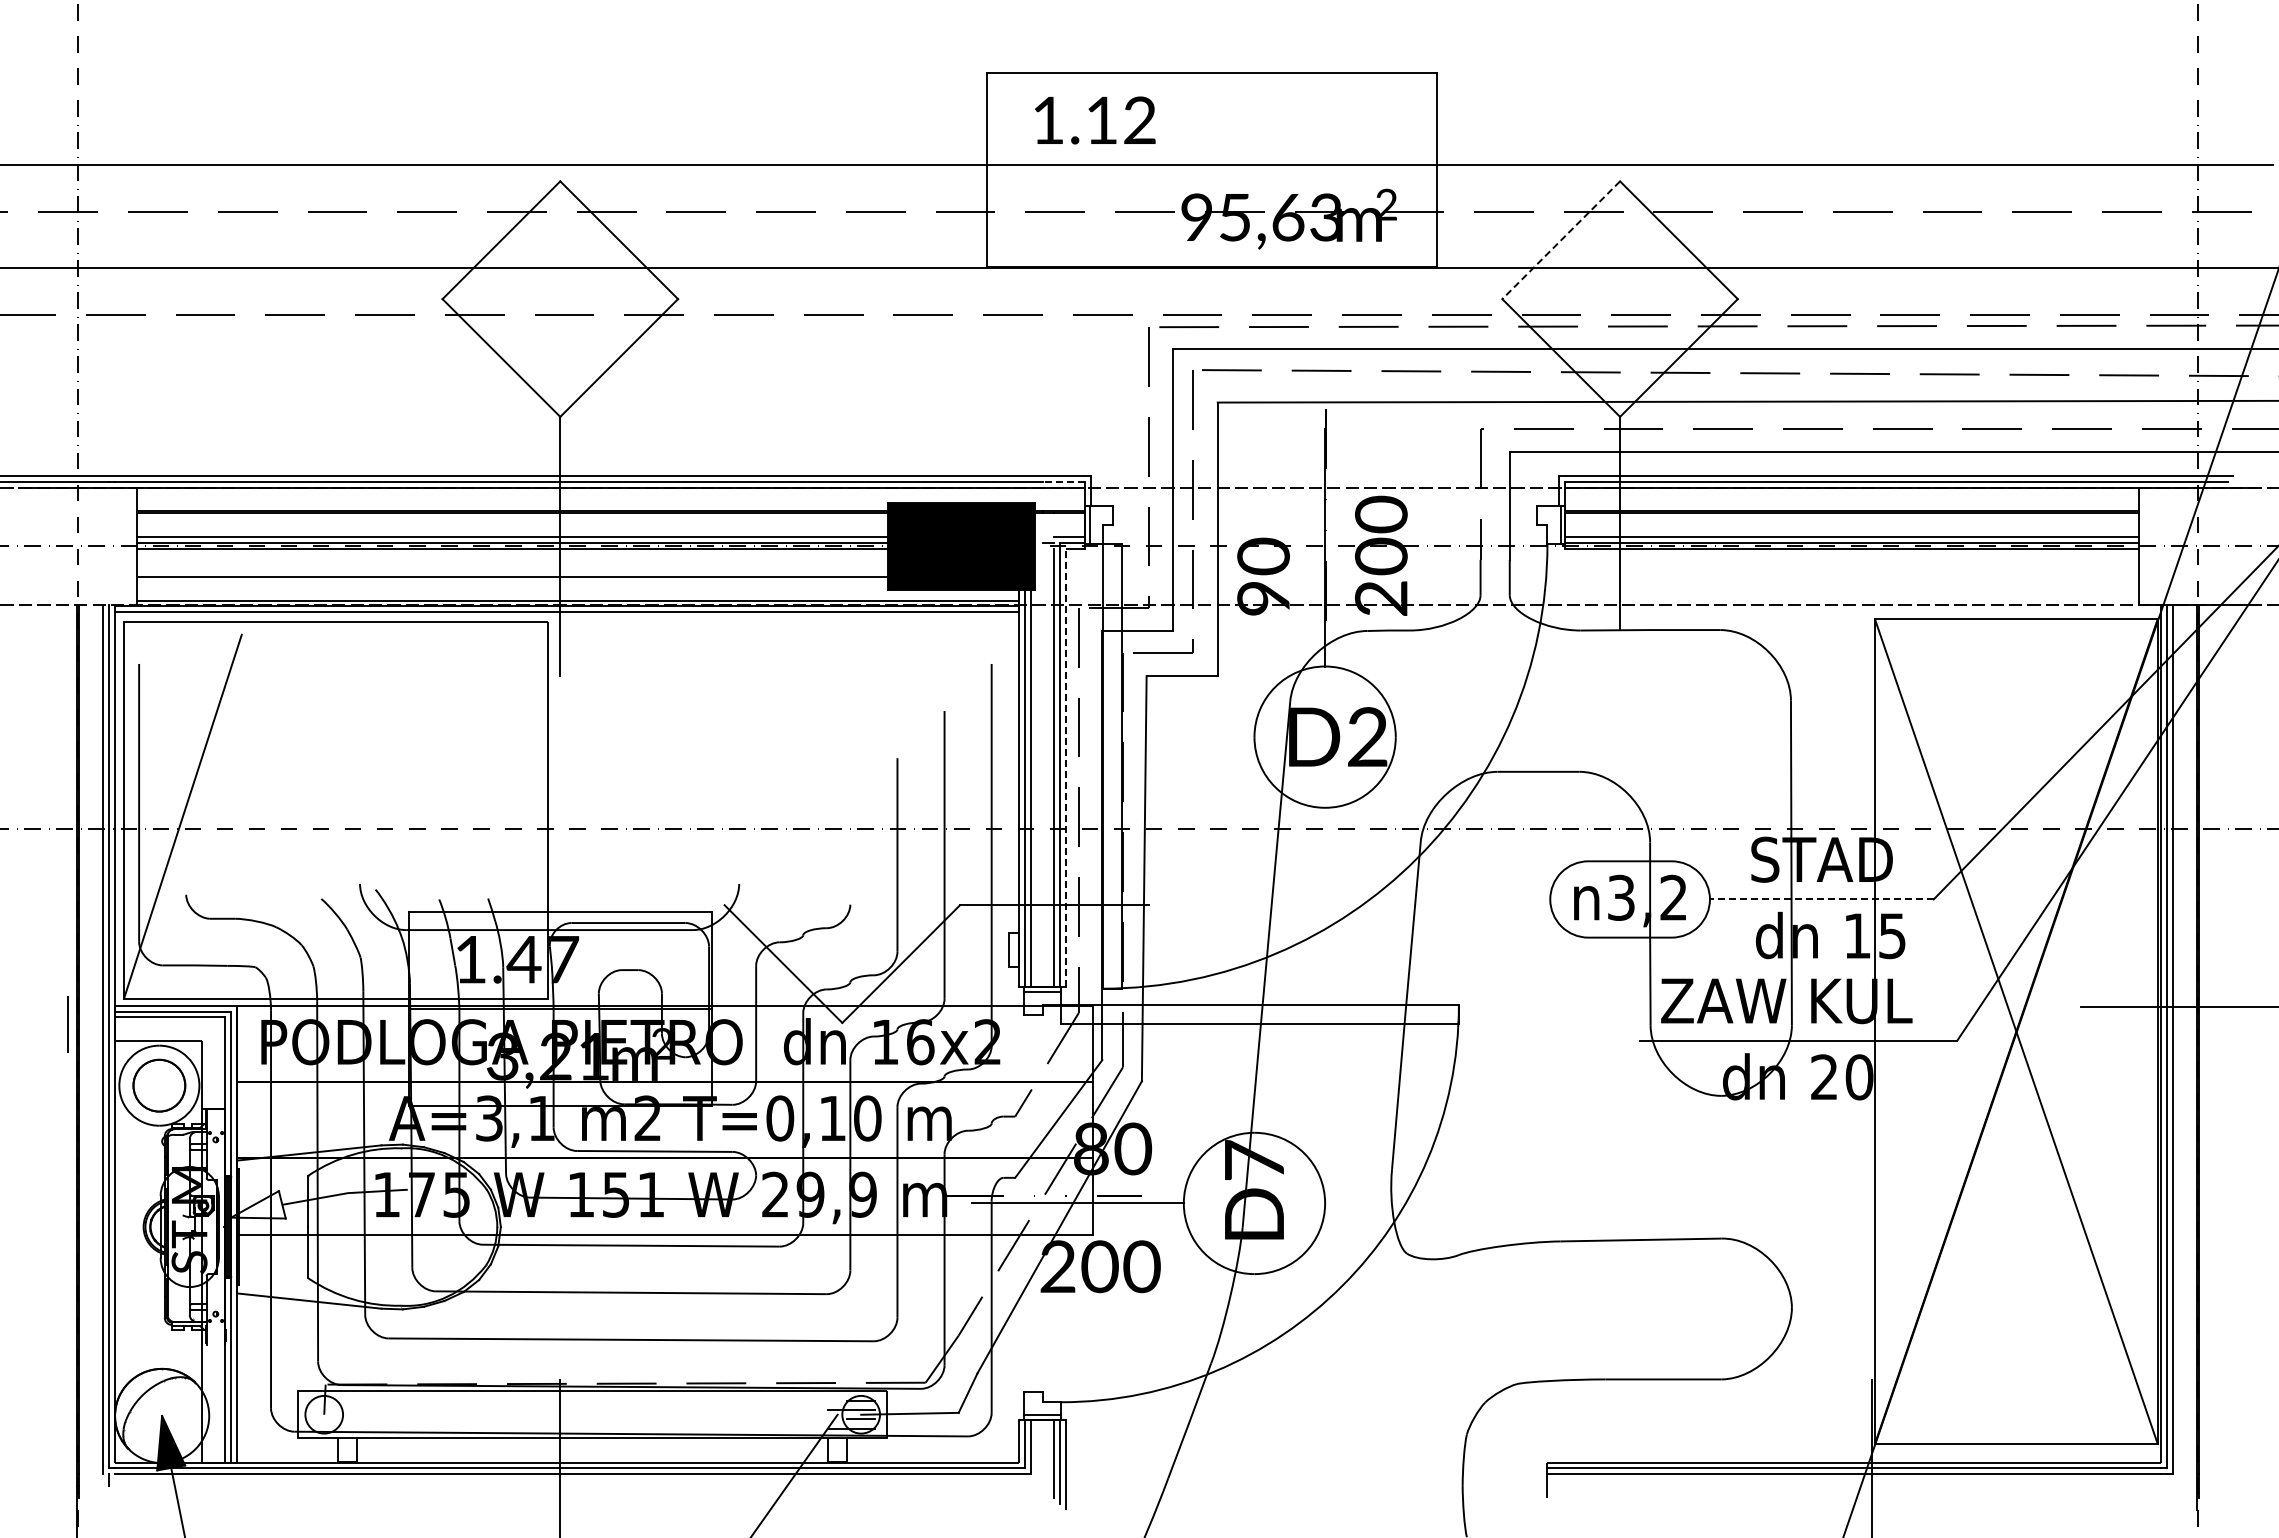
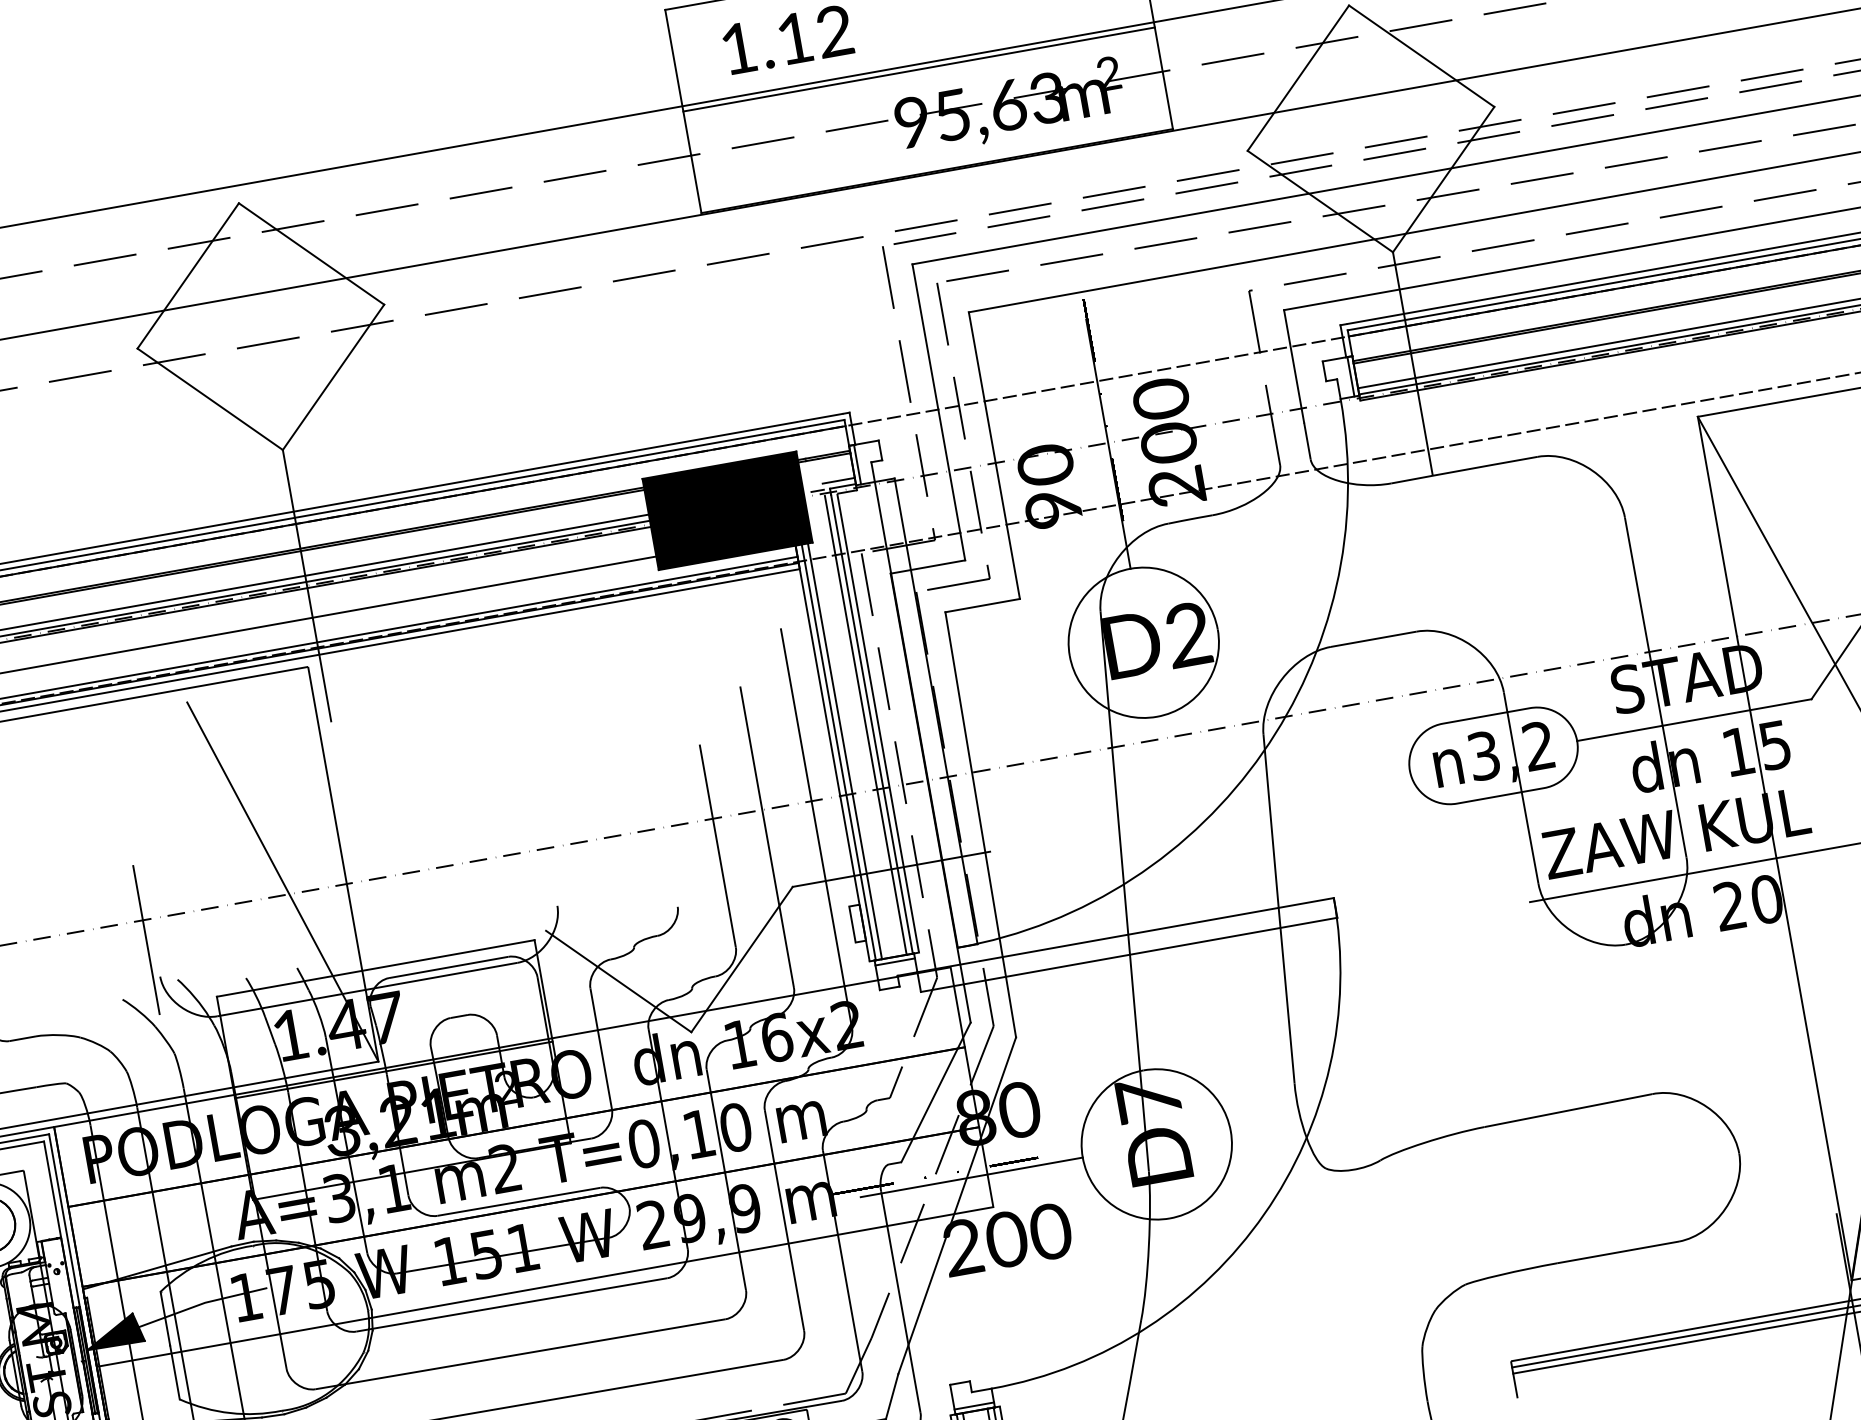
line: (1211, 169) -> (918, 69), added
line: (1560, 240) -> (1297, 78), dashed -> solid
line: (1063, 481) -> (822, 423), dashed -> solid
line: (1066, 767) -> (878, 722), dashed -> solid
line: (488, 816) -> (282, 882), added
line: (353, 847) -> (146, 939), added
line: (1821, 899) -> (1694, 720), dashed -> solid
fill: (258, 1204) -> (113, 1331), added

